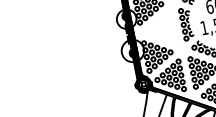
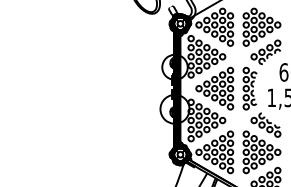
part: (159, 29) -> (214, 88), added

